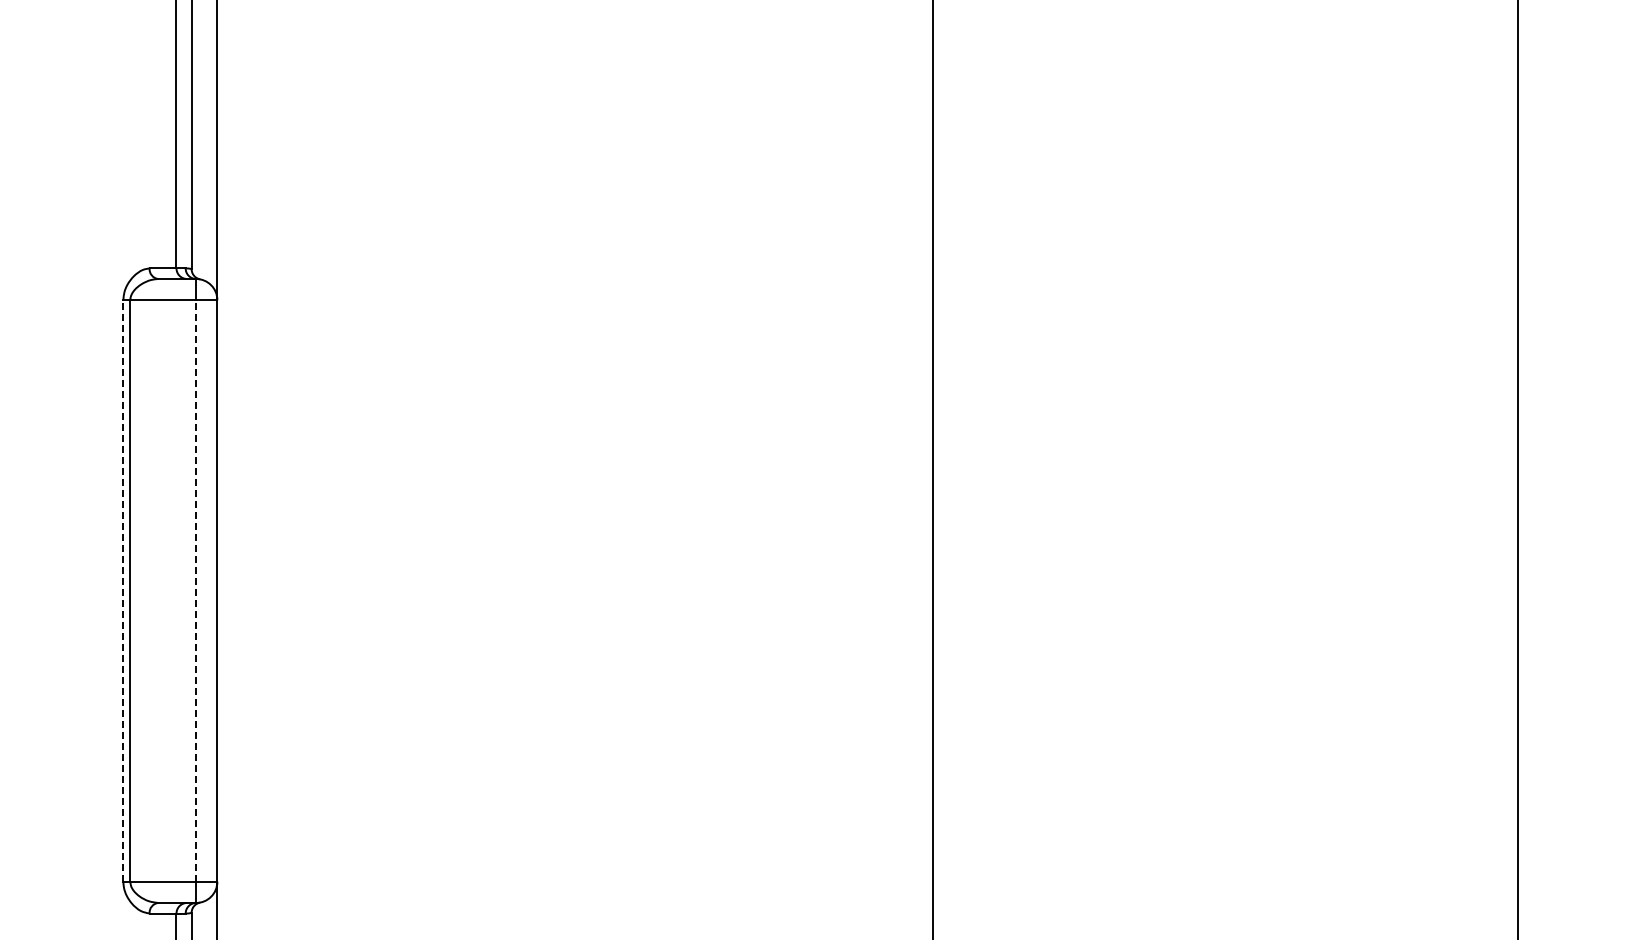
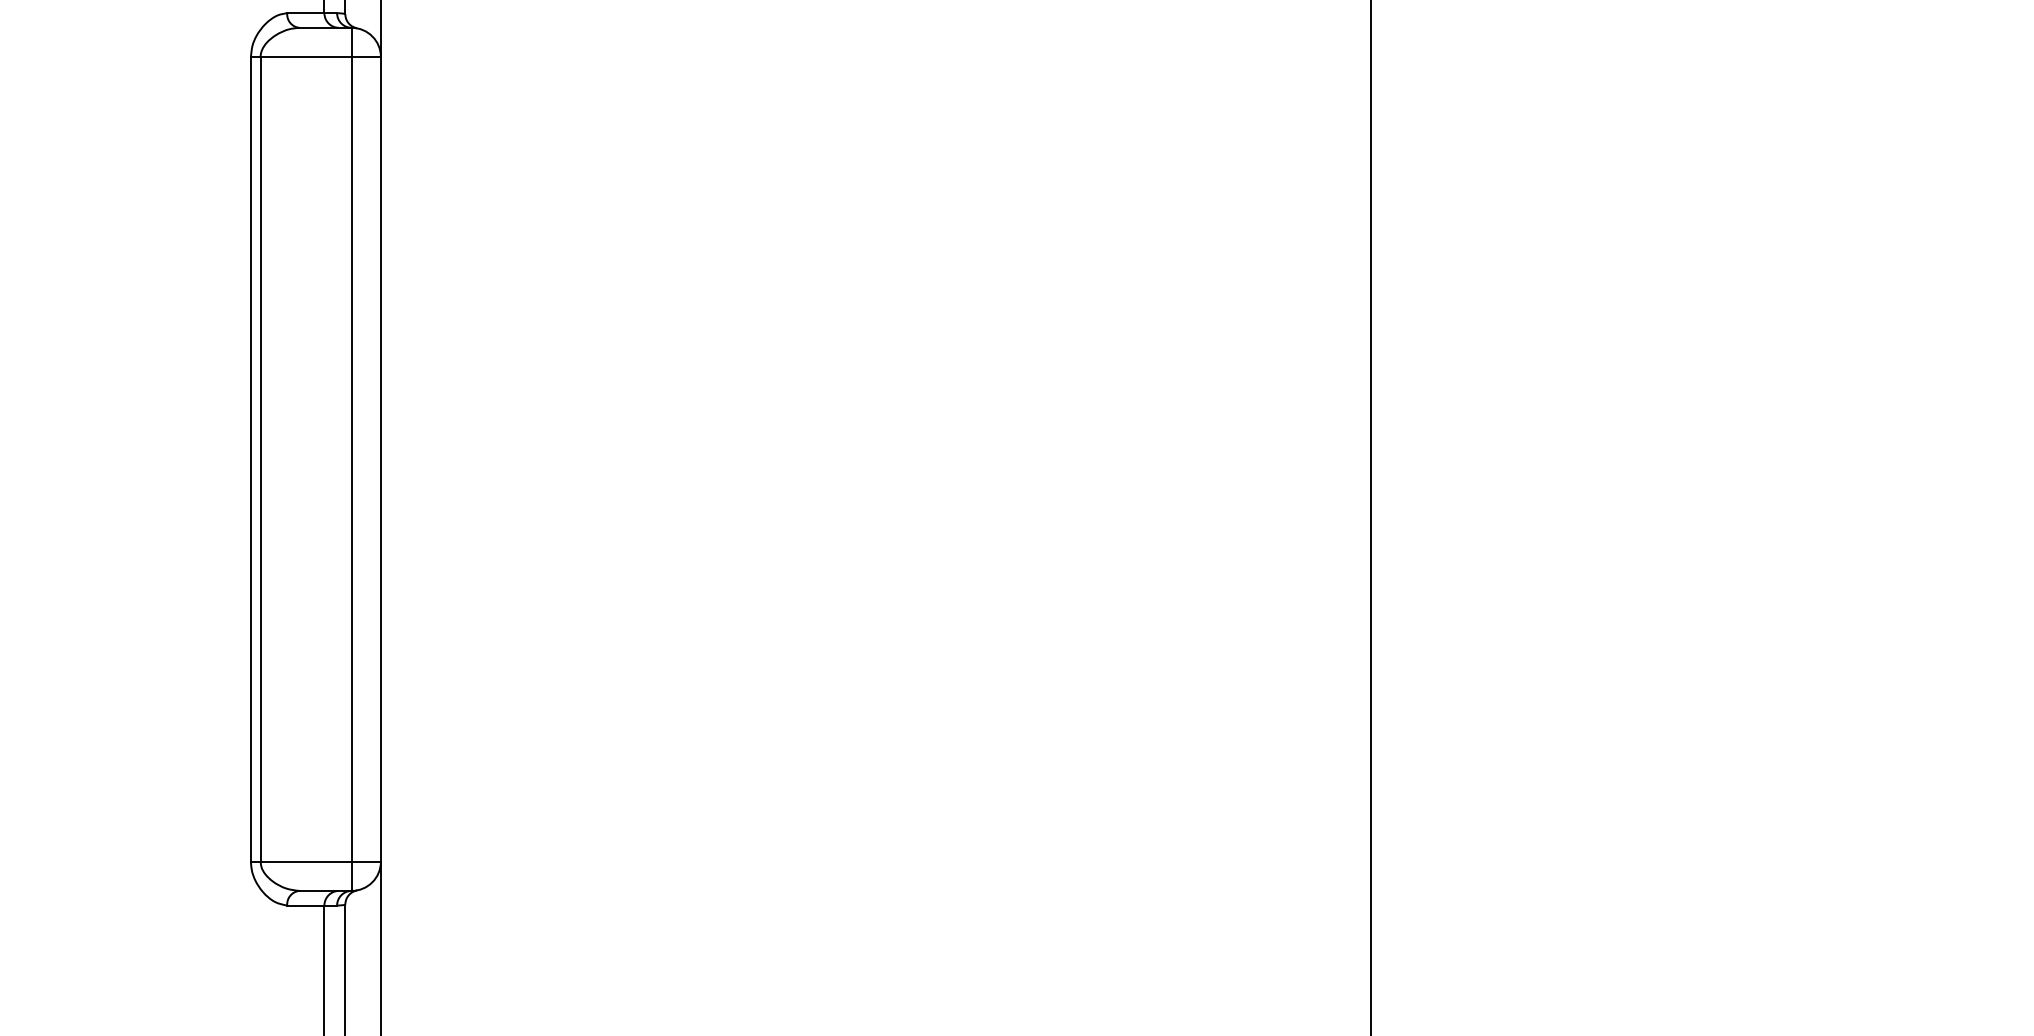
line: (123, 590) -> (251, 458), dashed -> solid
line: (196, 590) -> (352, 458), dashed -> solid

